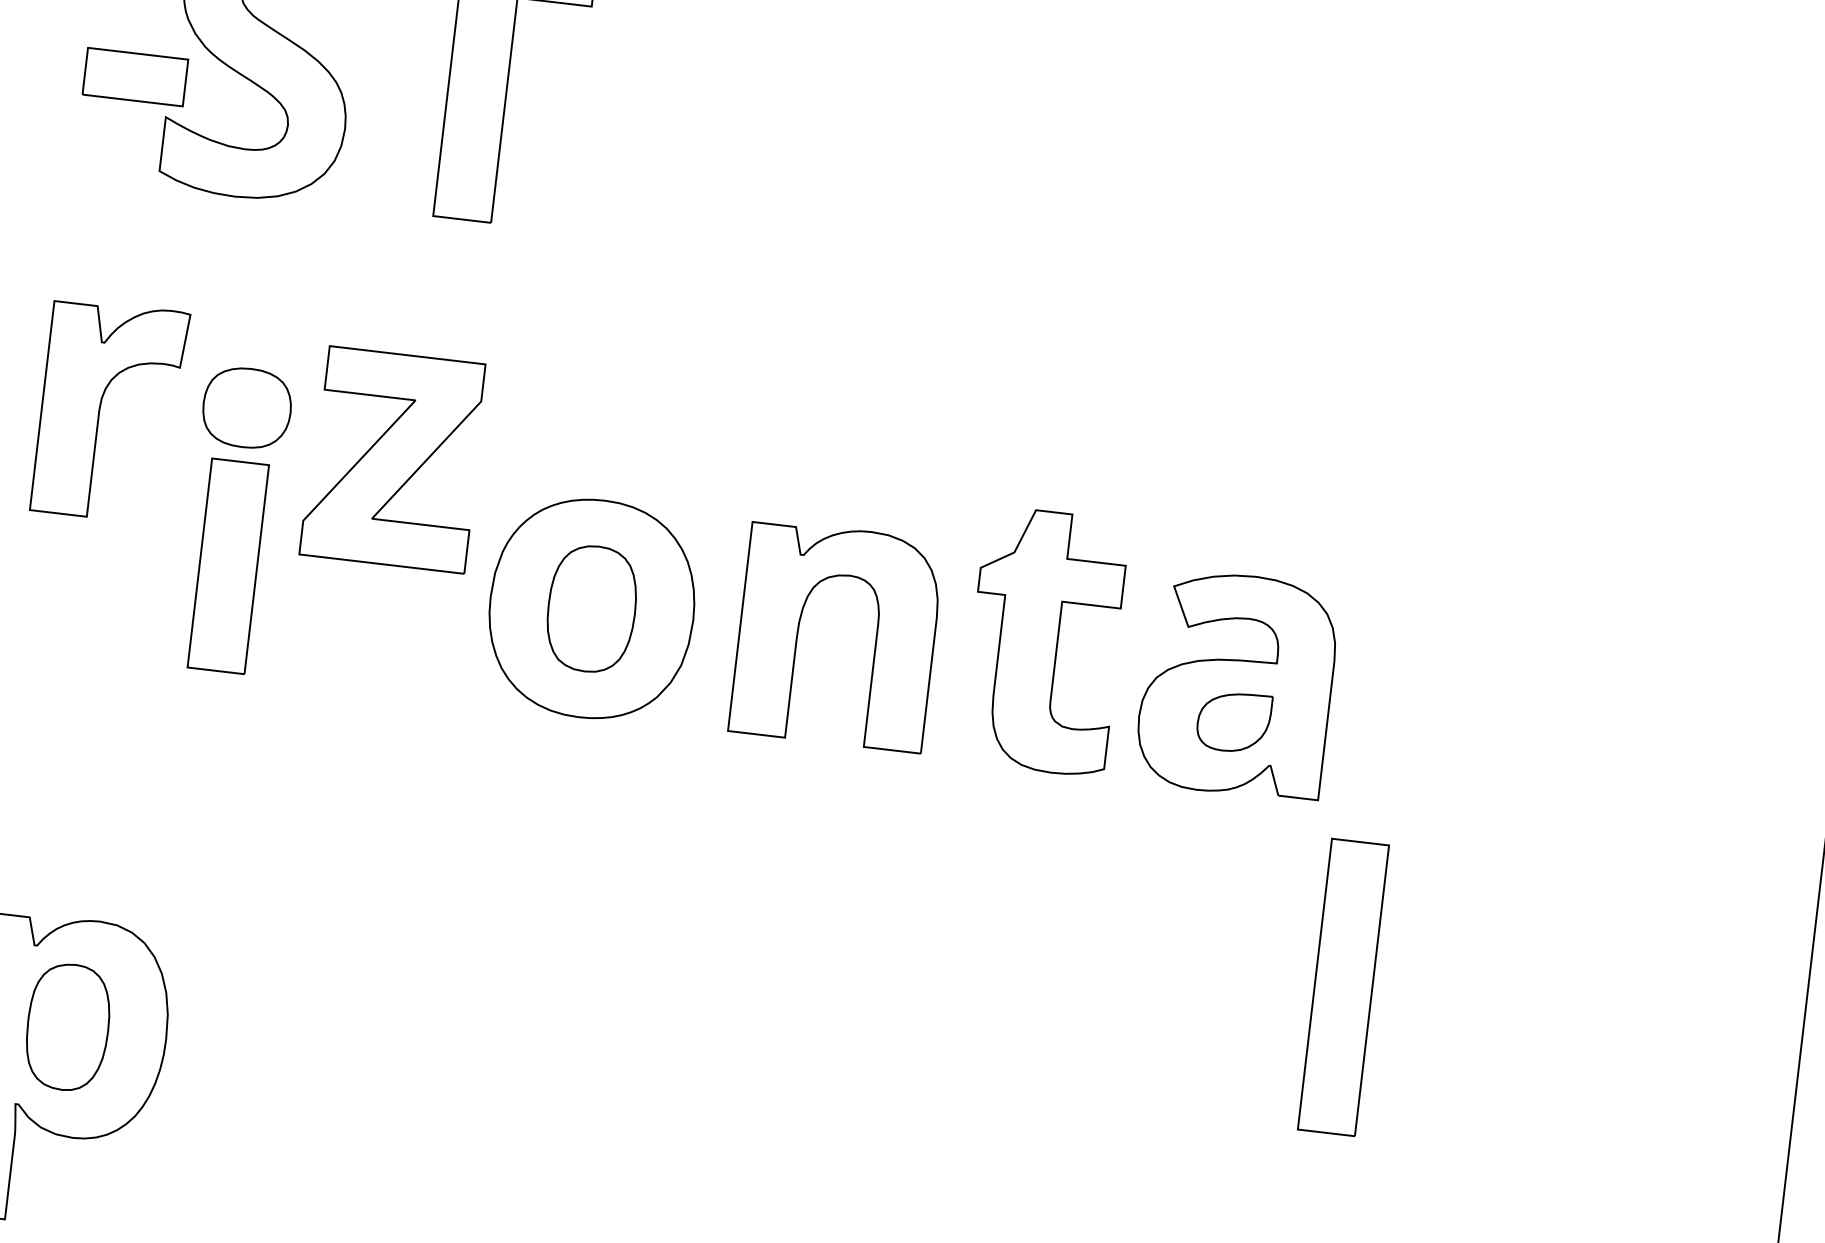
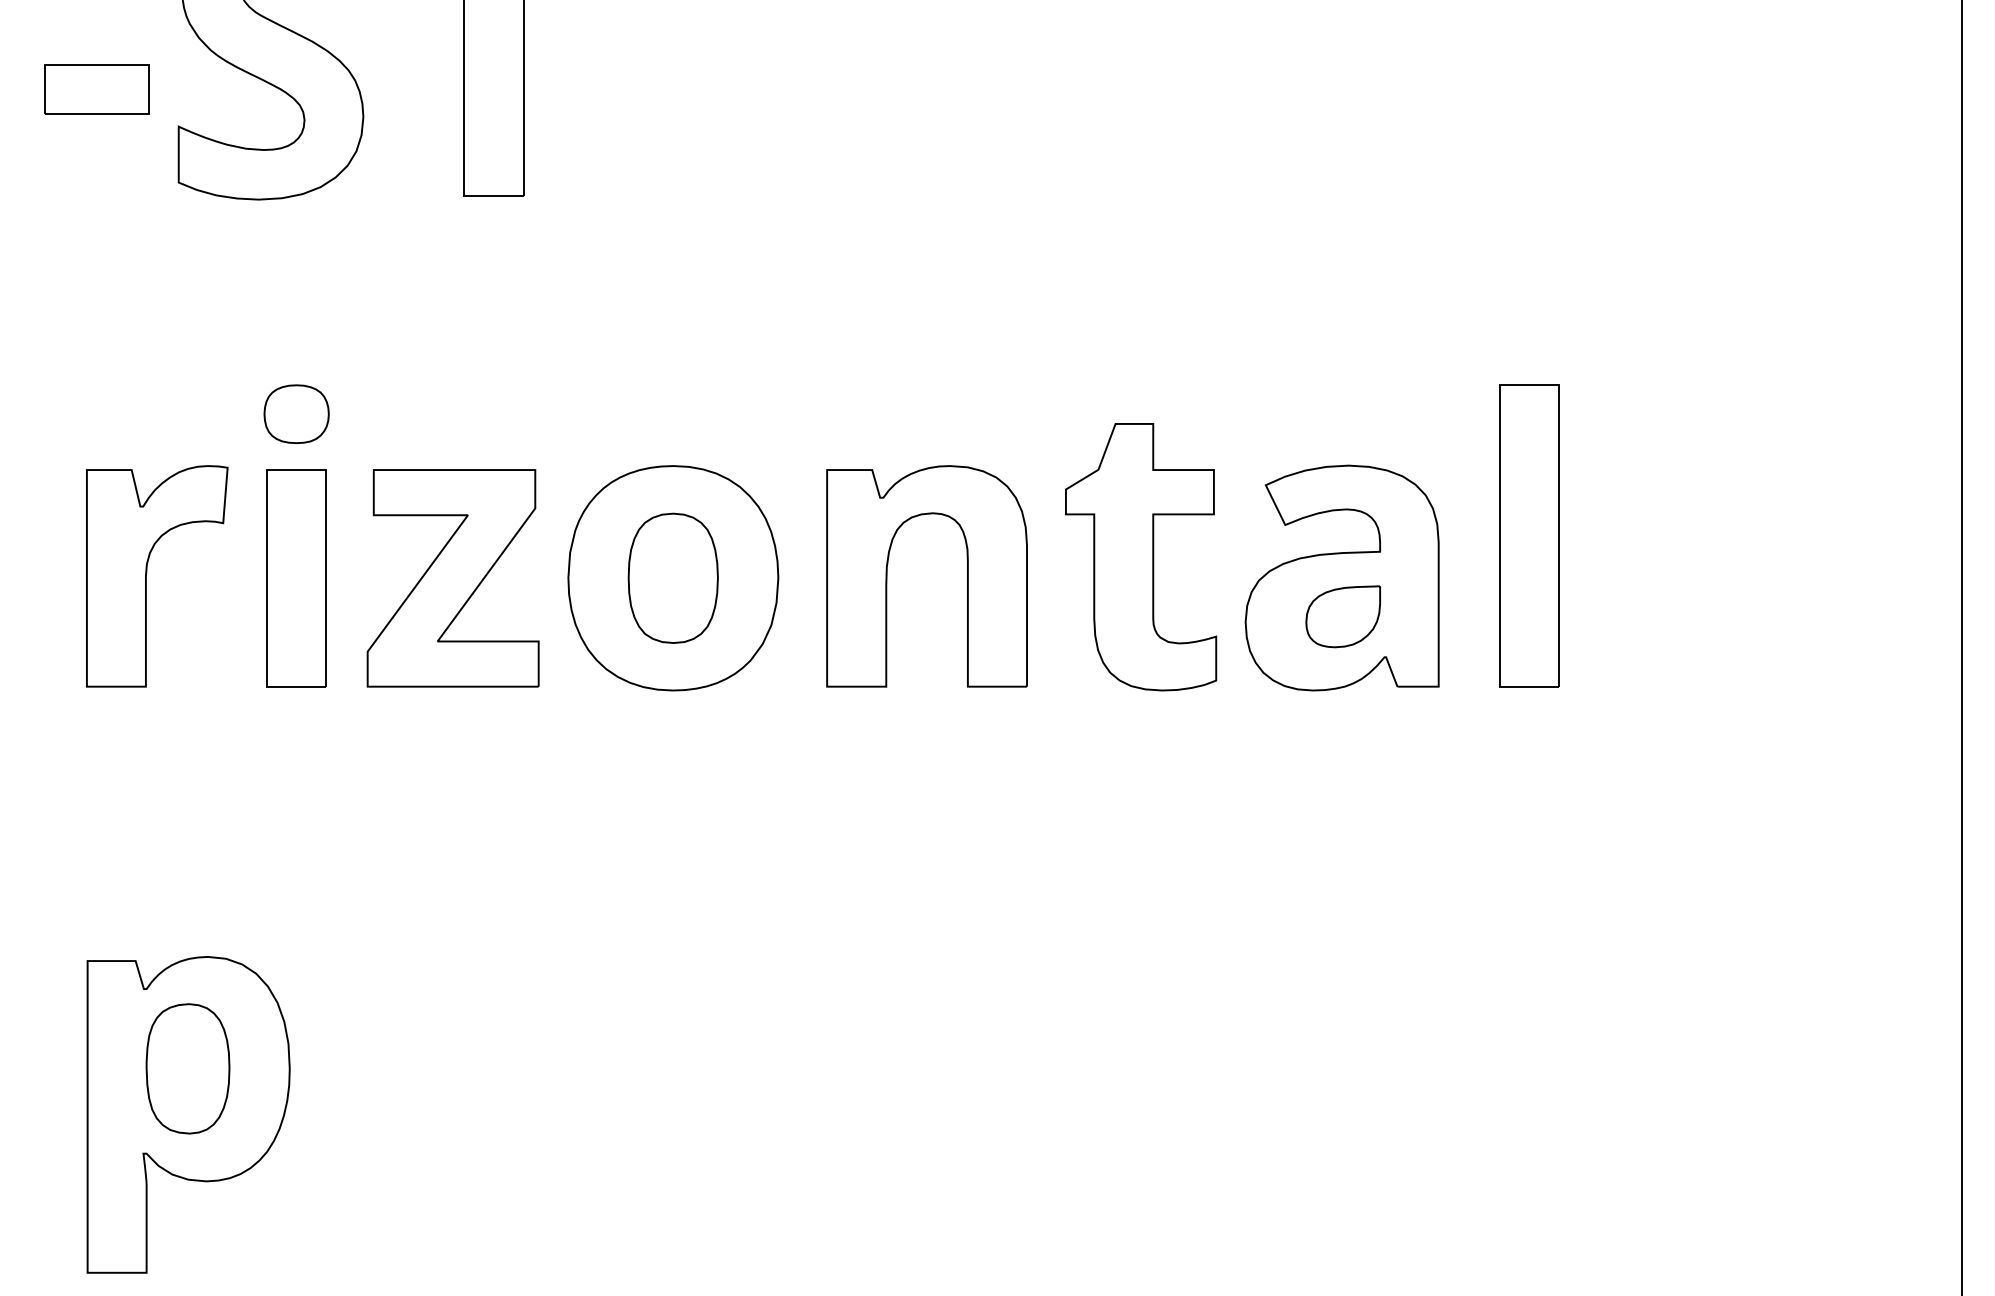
part: (135, 77) -> (96, 89), moved
part: (101, 406) -> (147, 572), moved
part: (246, 407) -> (296, 413), size x0.71
part: (393, 459) -> (452, 578), moved
part: (1343, 987) -> (1529, 535), moved

